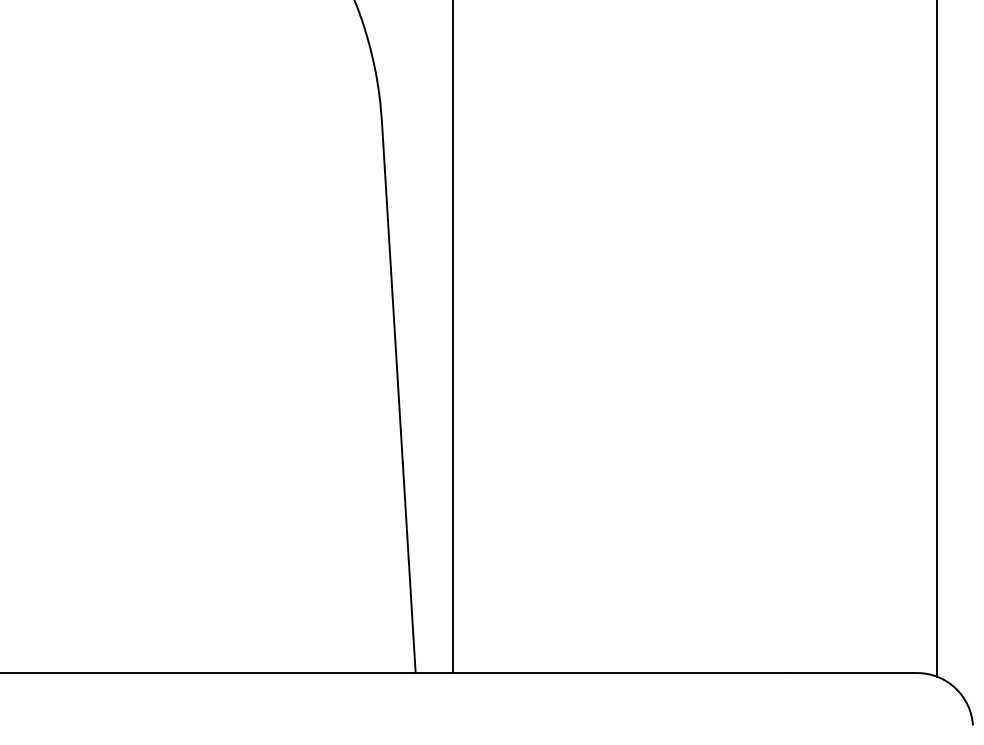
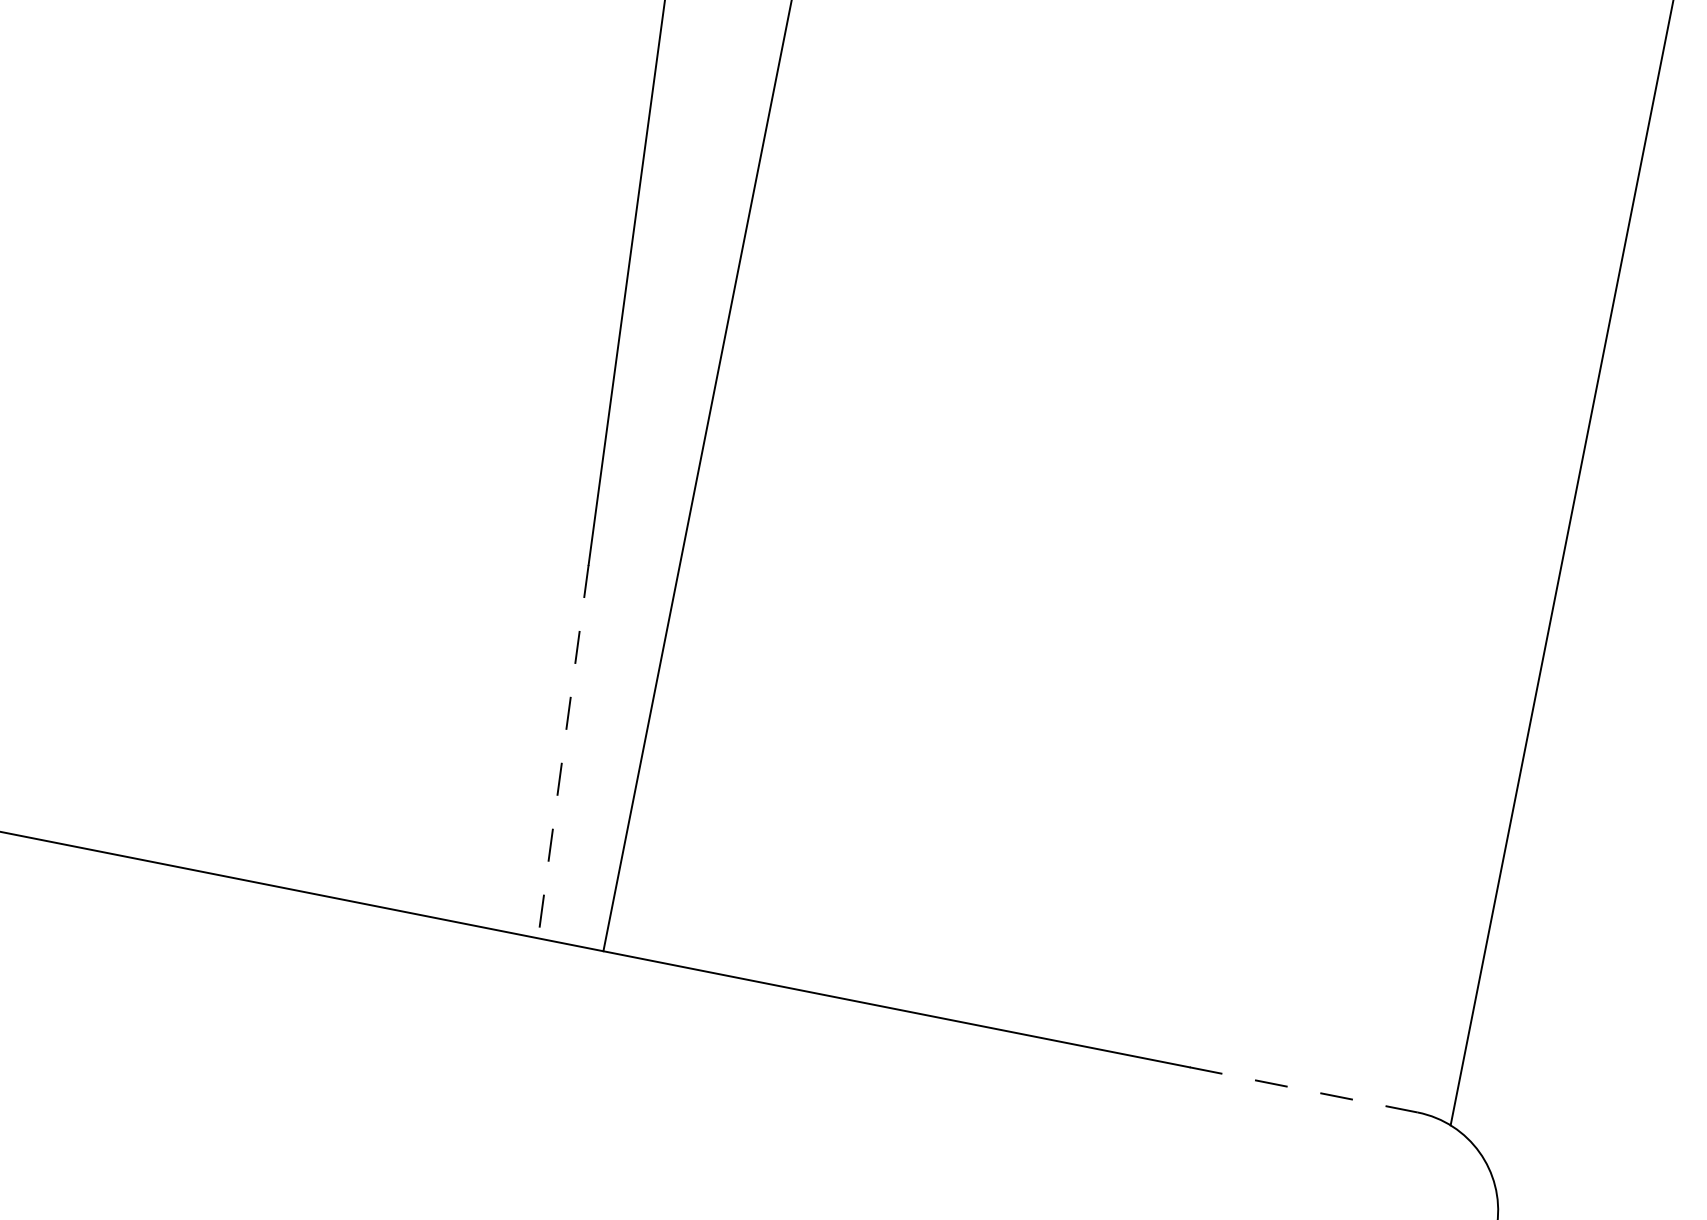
line: (409, 568) -> (563, 752), solid -> dashed
line: (852, 673) -> (1304, 1090), solid -> dashed

